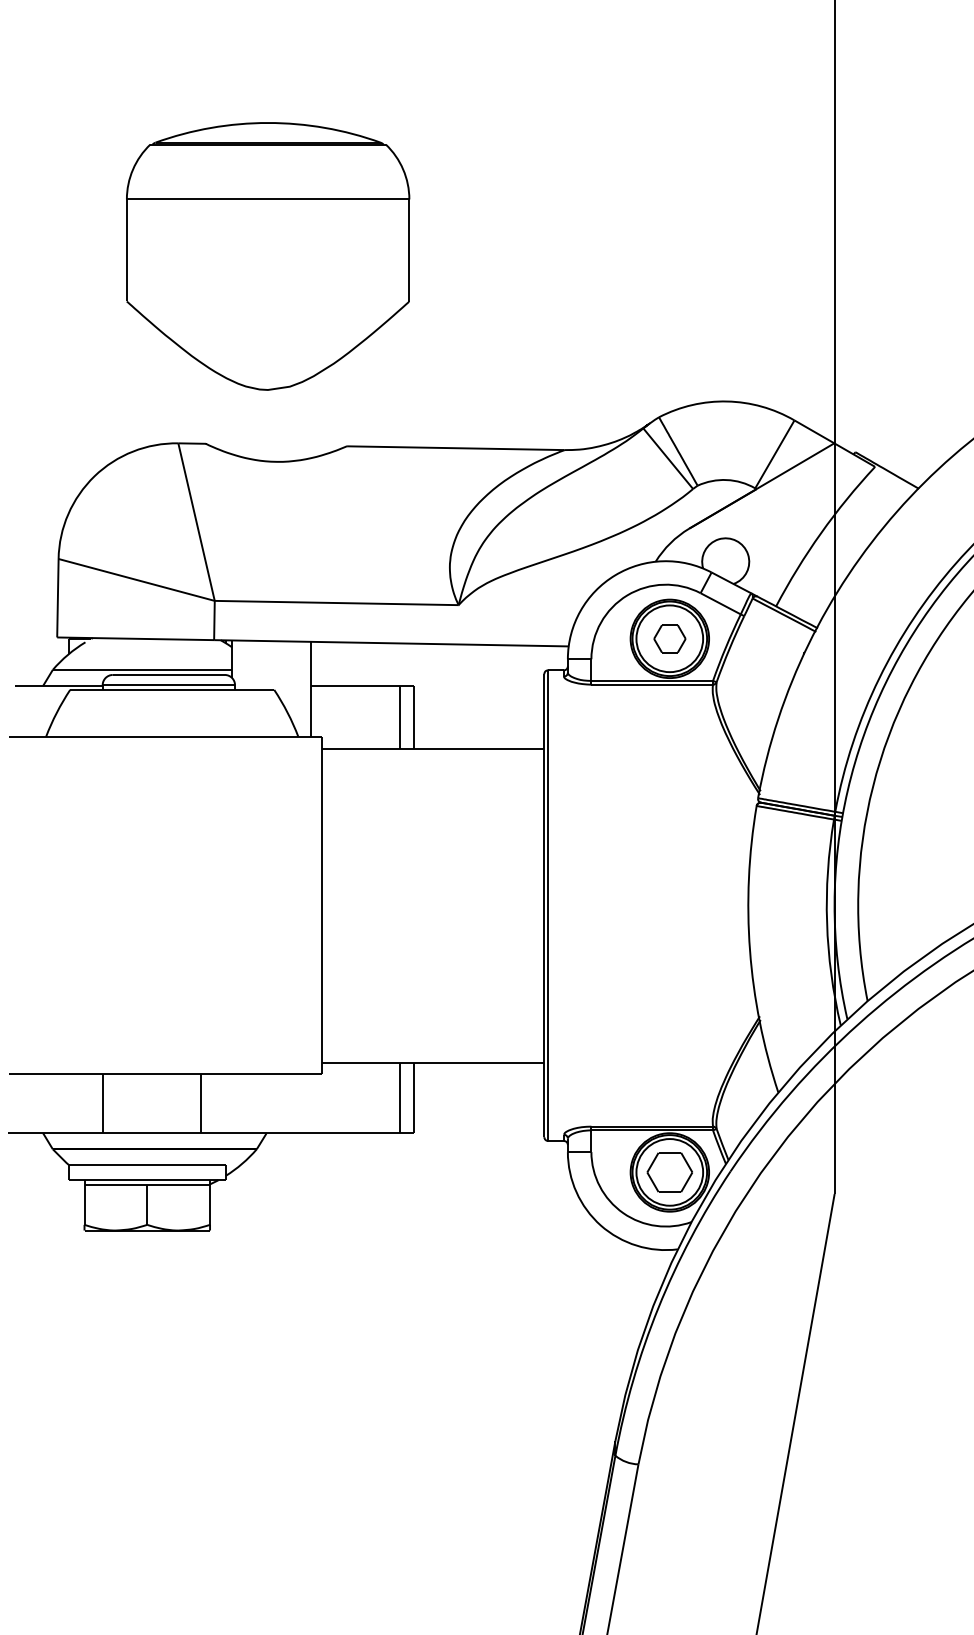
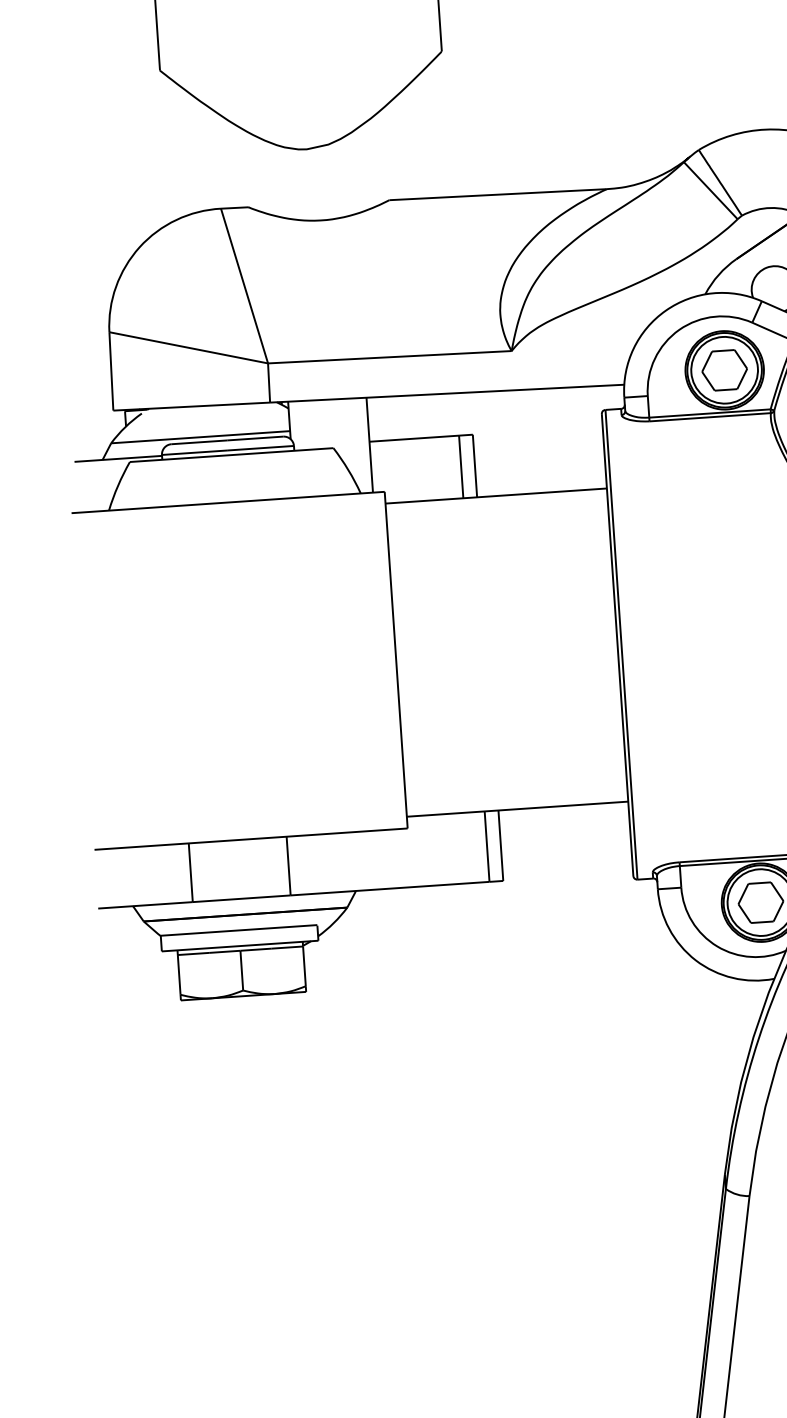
part: (669, 638) -> (724, 369), size x1.43

